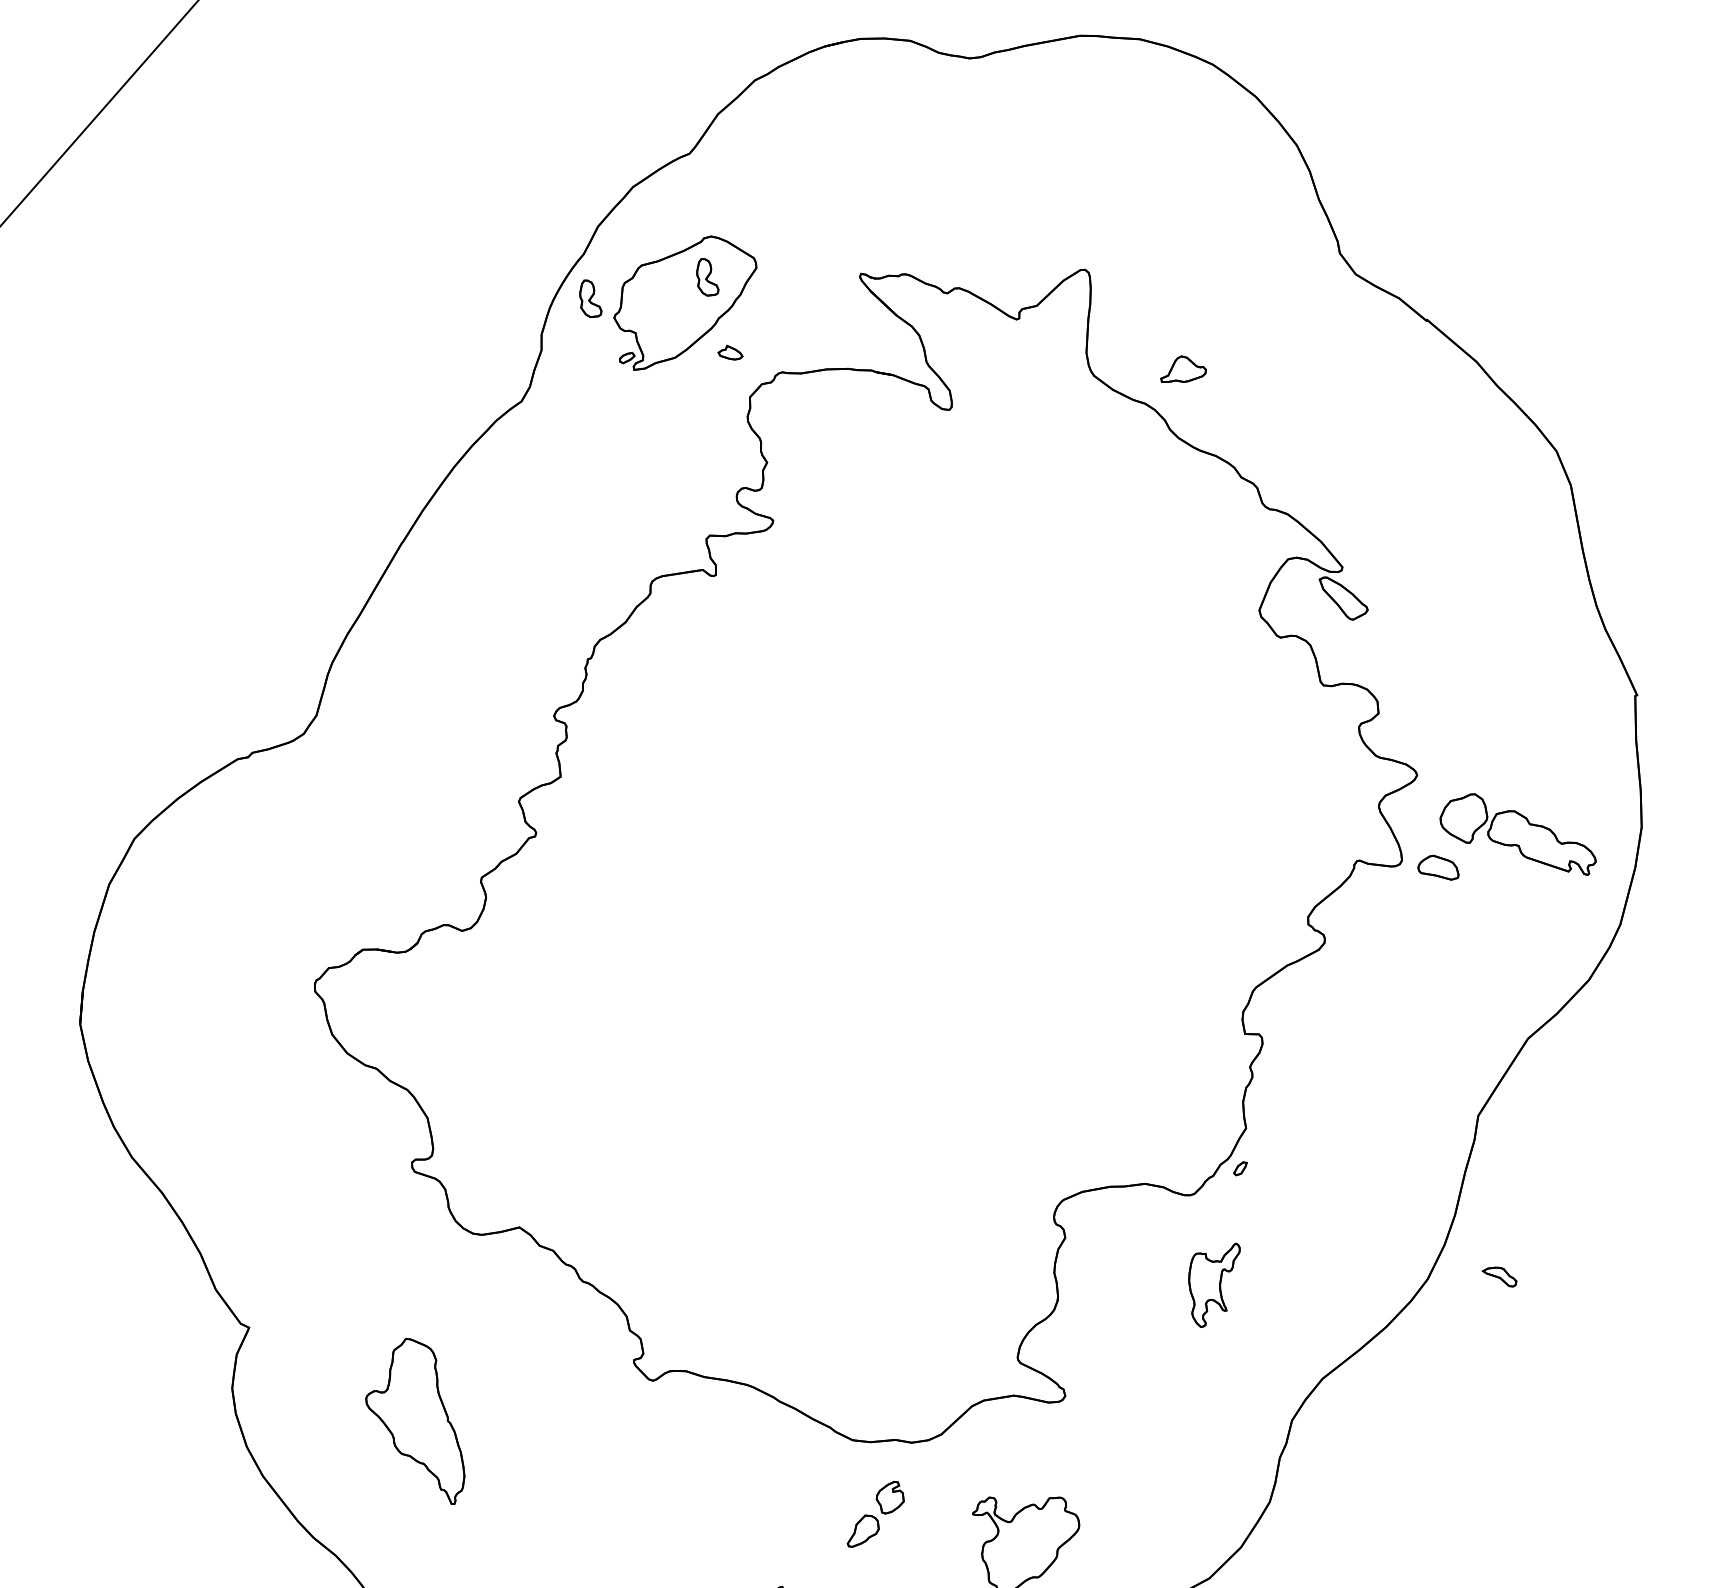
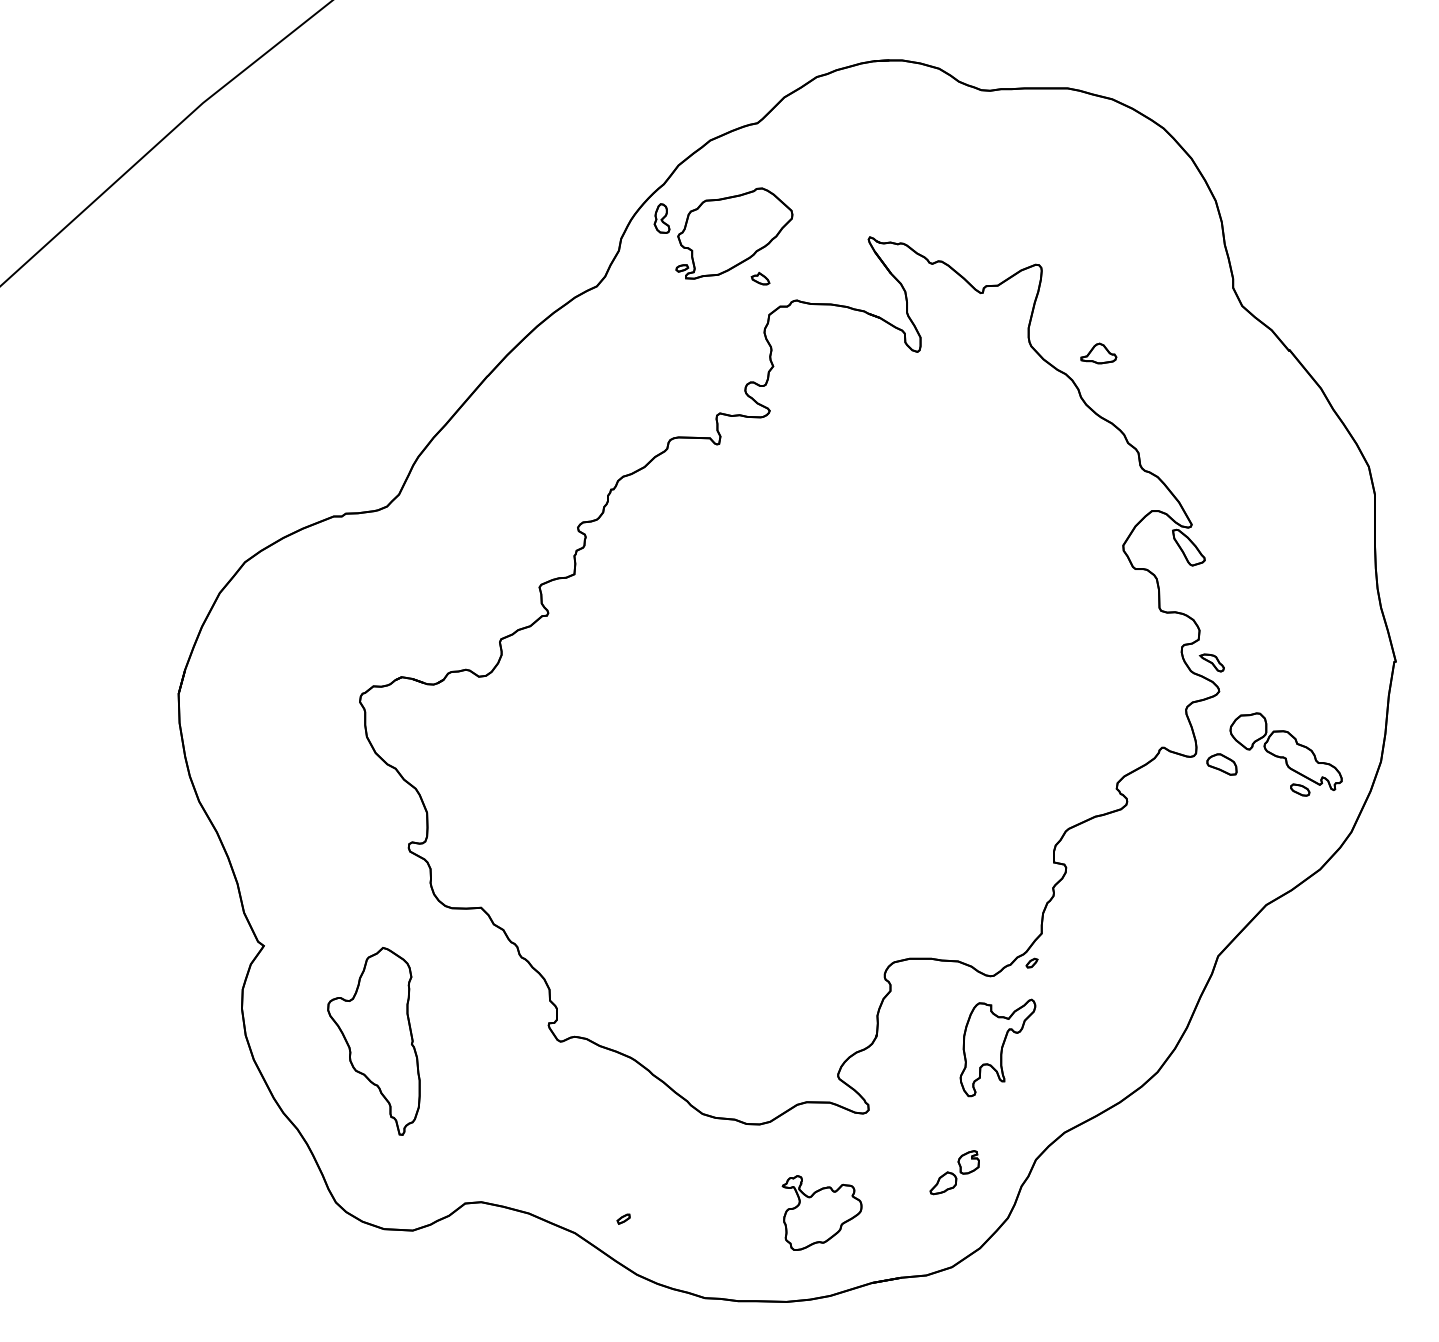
part: (705, 277) -> (752, 218), removed
part: (1544, 882) -> (1300, 789), added
part: (1499, 1277) -> (1211, 662), moved
part: (1216, 1285) -> (997, 1047), size x1.67
part: (412, 1424) -> (373, 1041), size x1.43
part: (874, 1514) -> (954, 1172), moved

